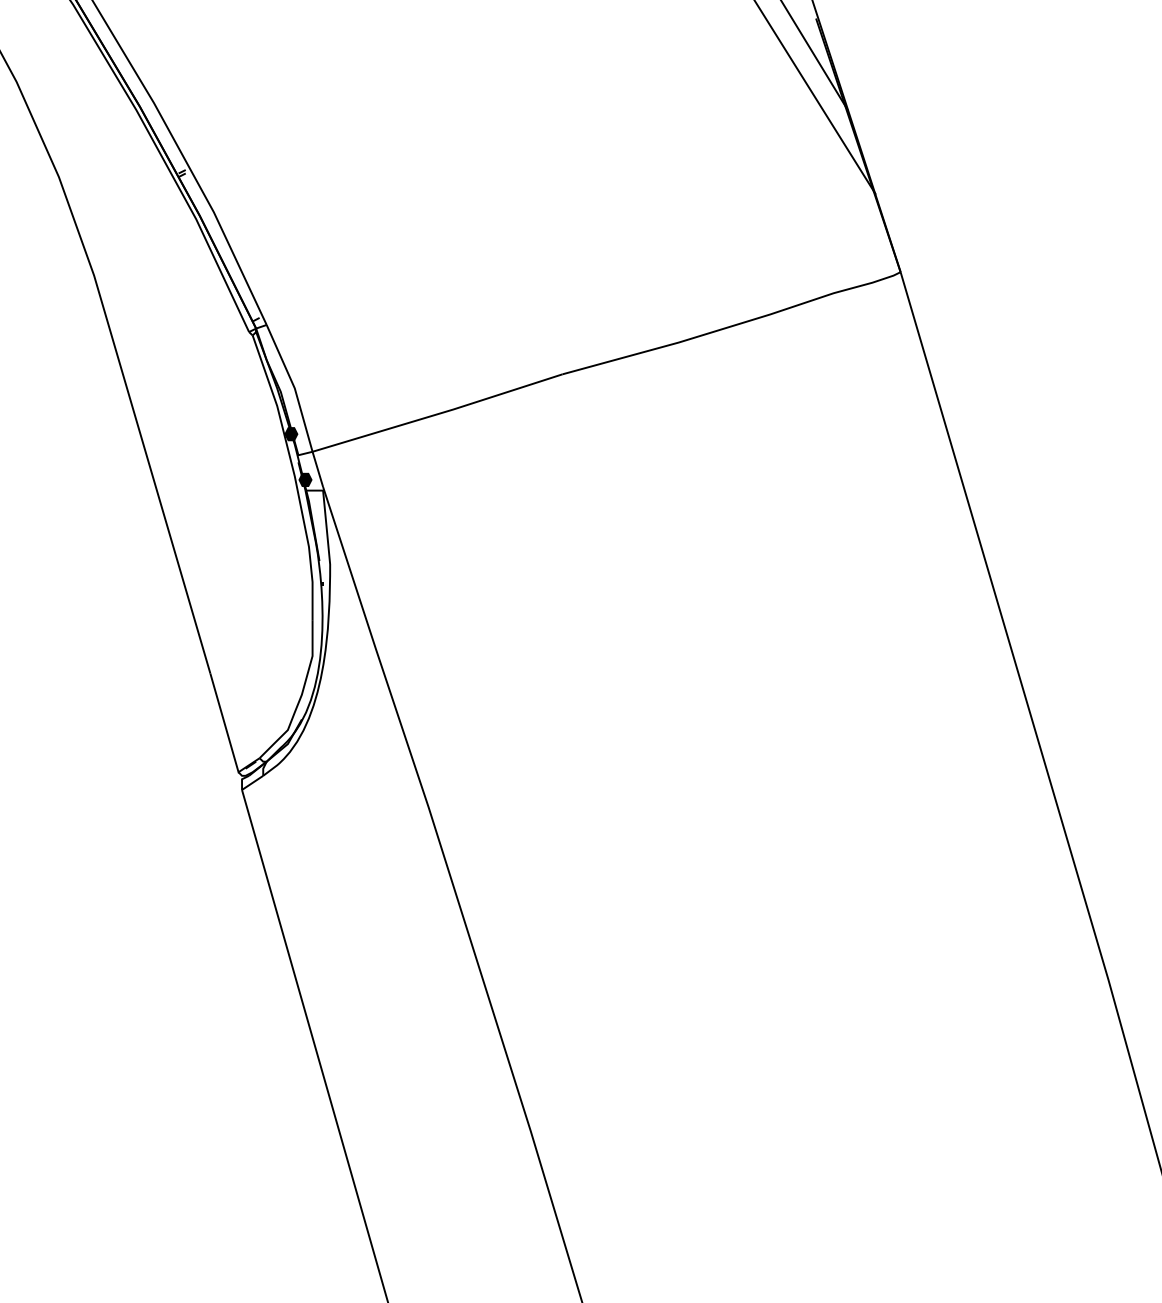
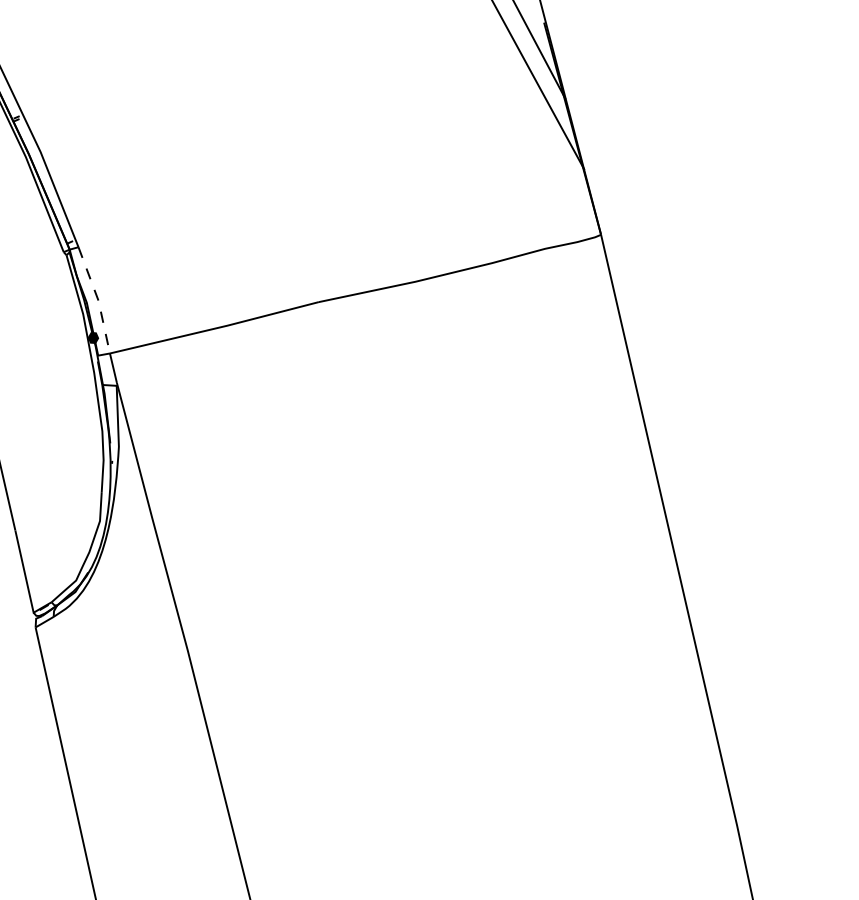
line: (294, 387) -> (98, 299), solid -> dashed
fill: (305, 479) -> (102, 375), removed

